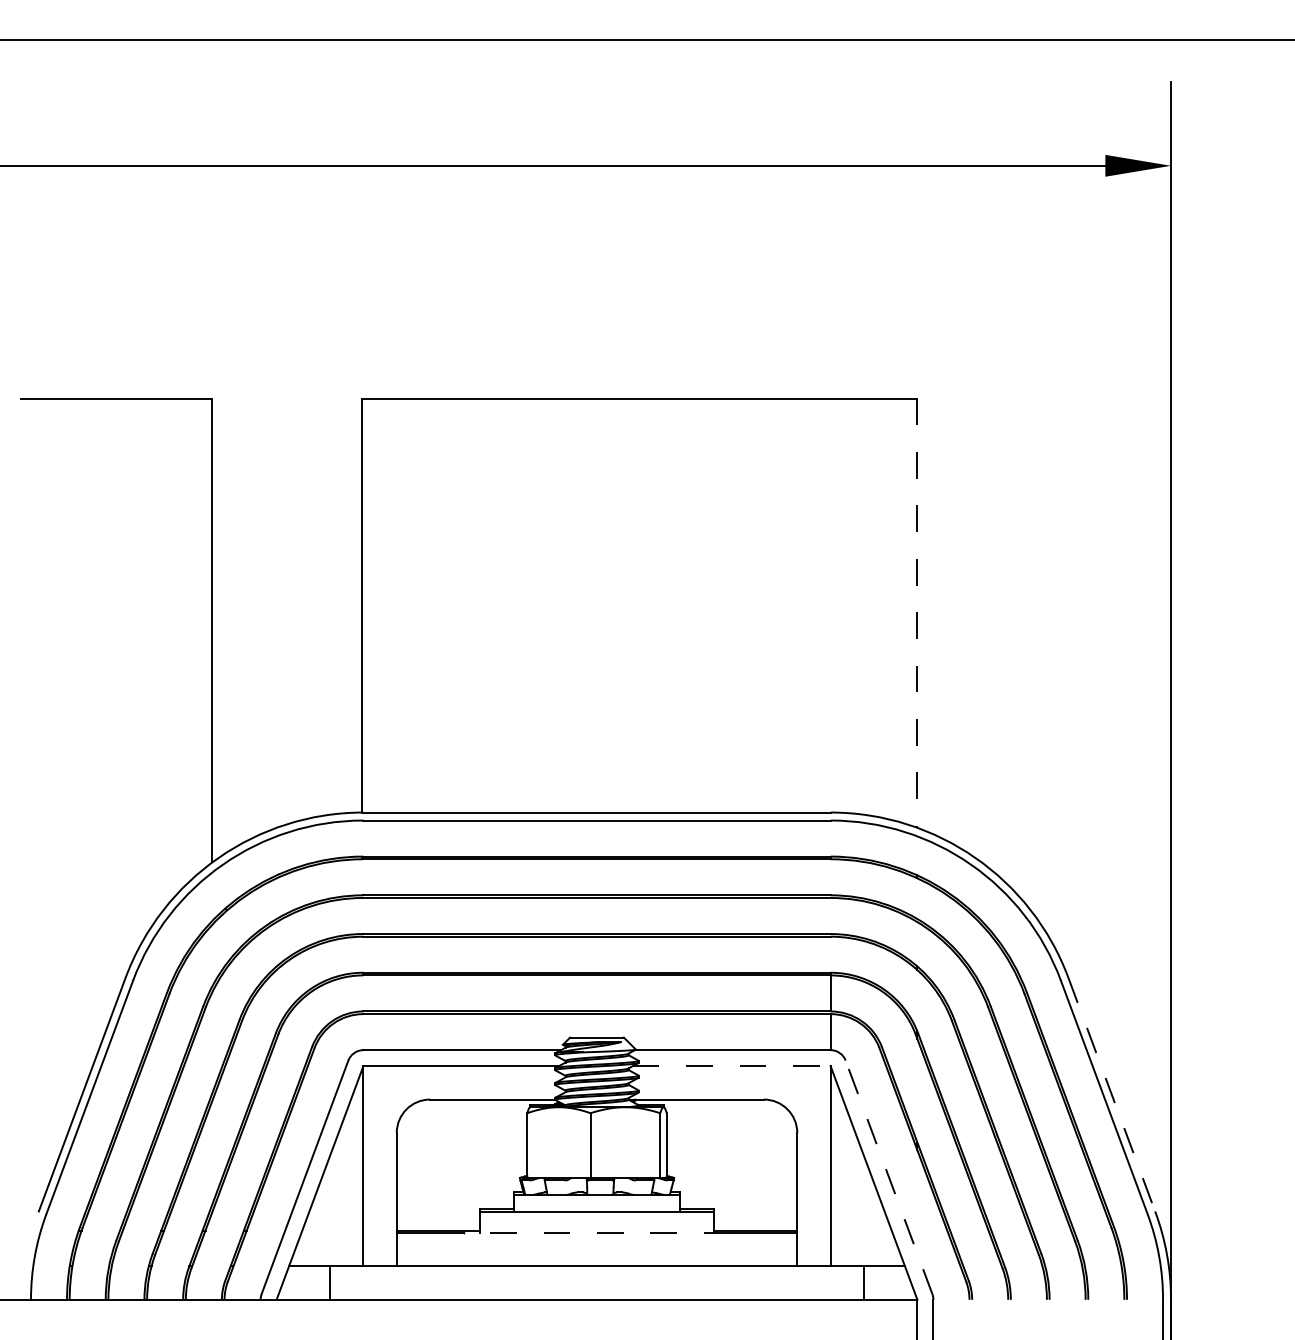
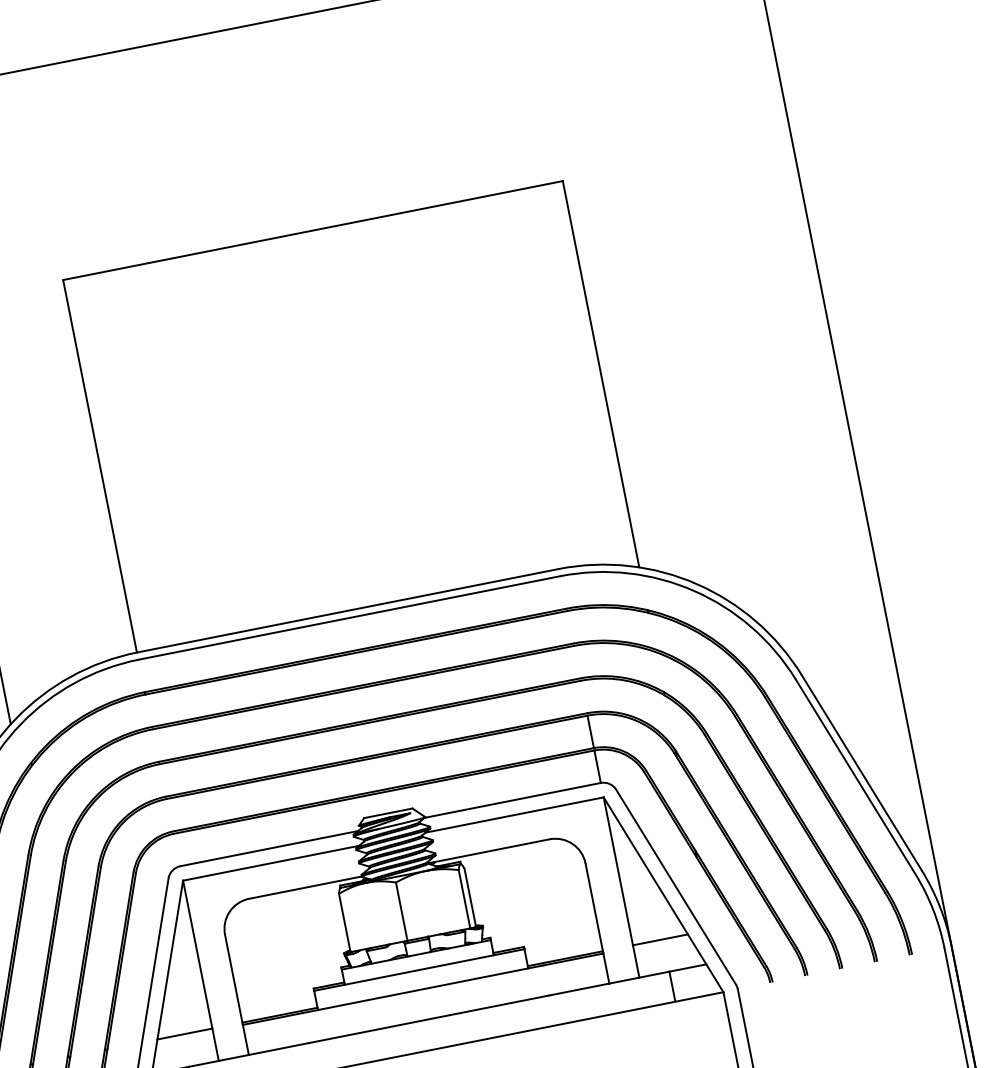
line: (917, 613) -> (601, 374), dashed -> solid
line: (731, 1066) -> (514, 815), dashed -> solid
line: (1111, 1094) -> (861, 772), dashed -> solid
line: (889, 1177) -> (676, 887), dashed -> solid
line: (332, 1230) -> (184, 1034), added
line: (860, 1230) -> (659, 939), added
line: (596, 1233) -> (422, 989), dashed -> solid

